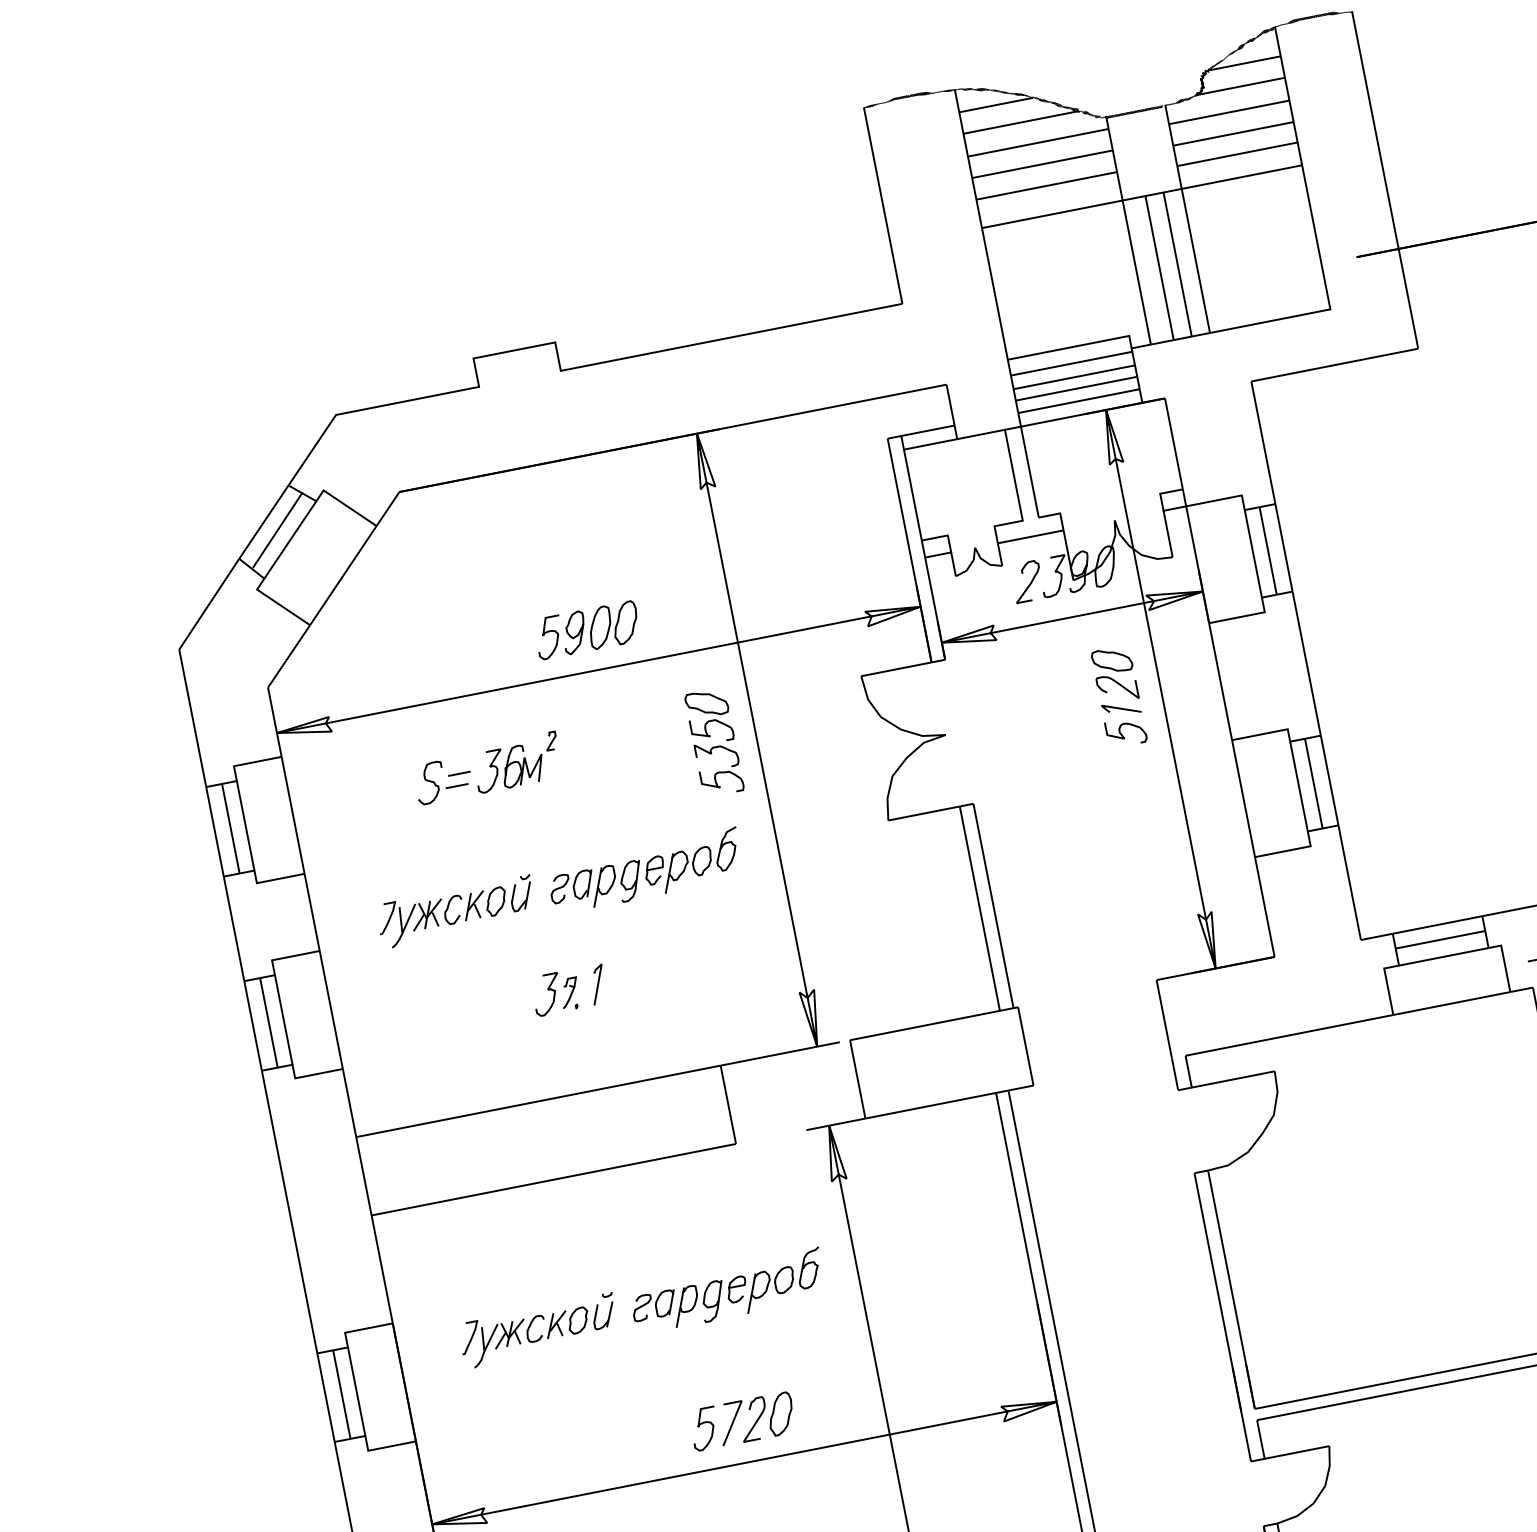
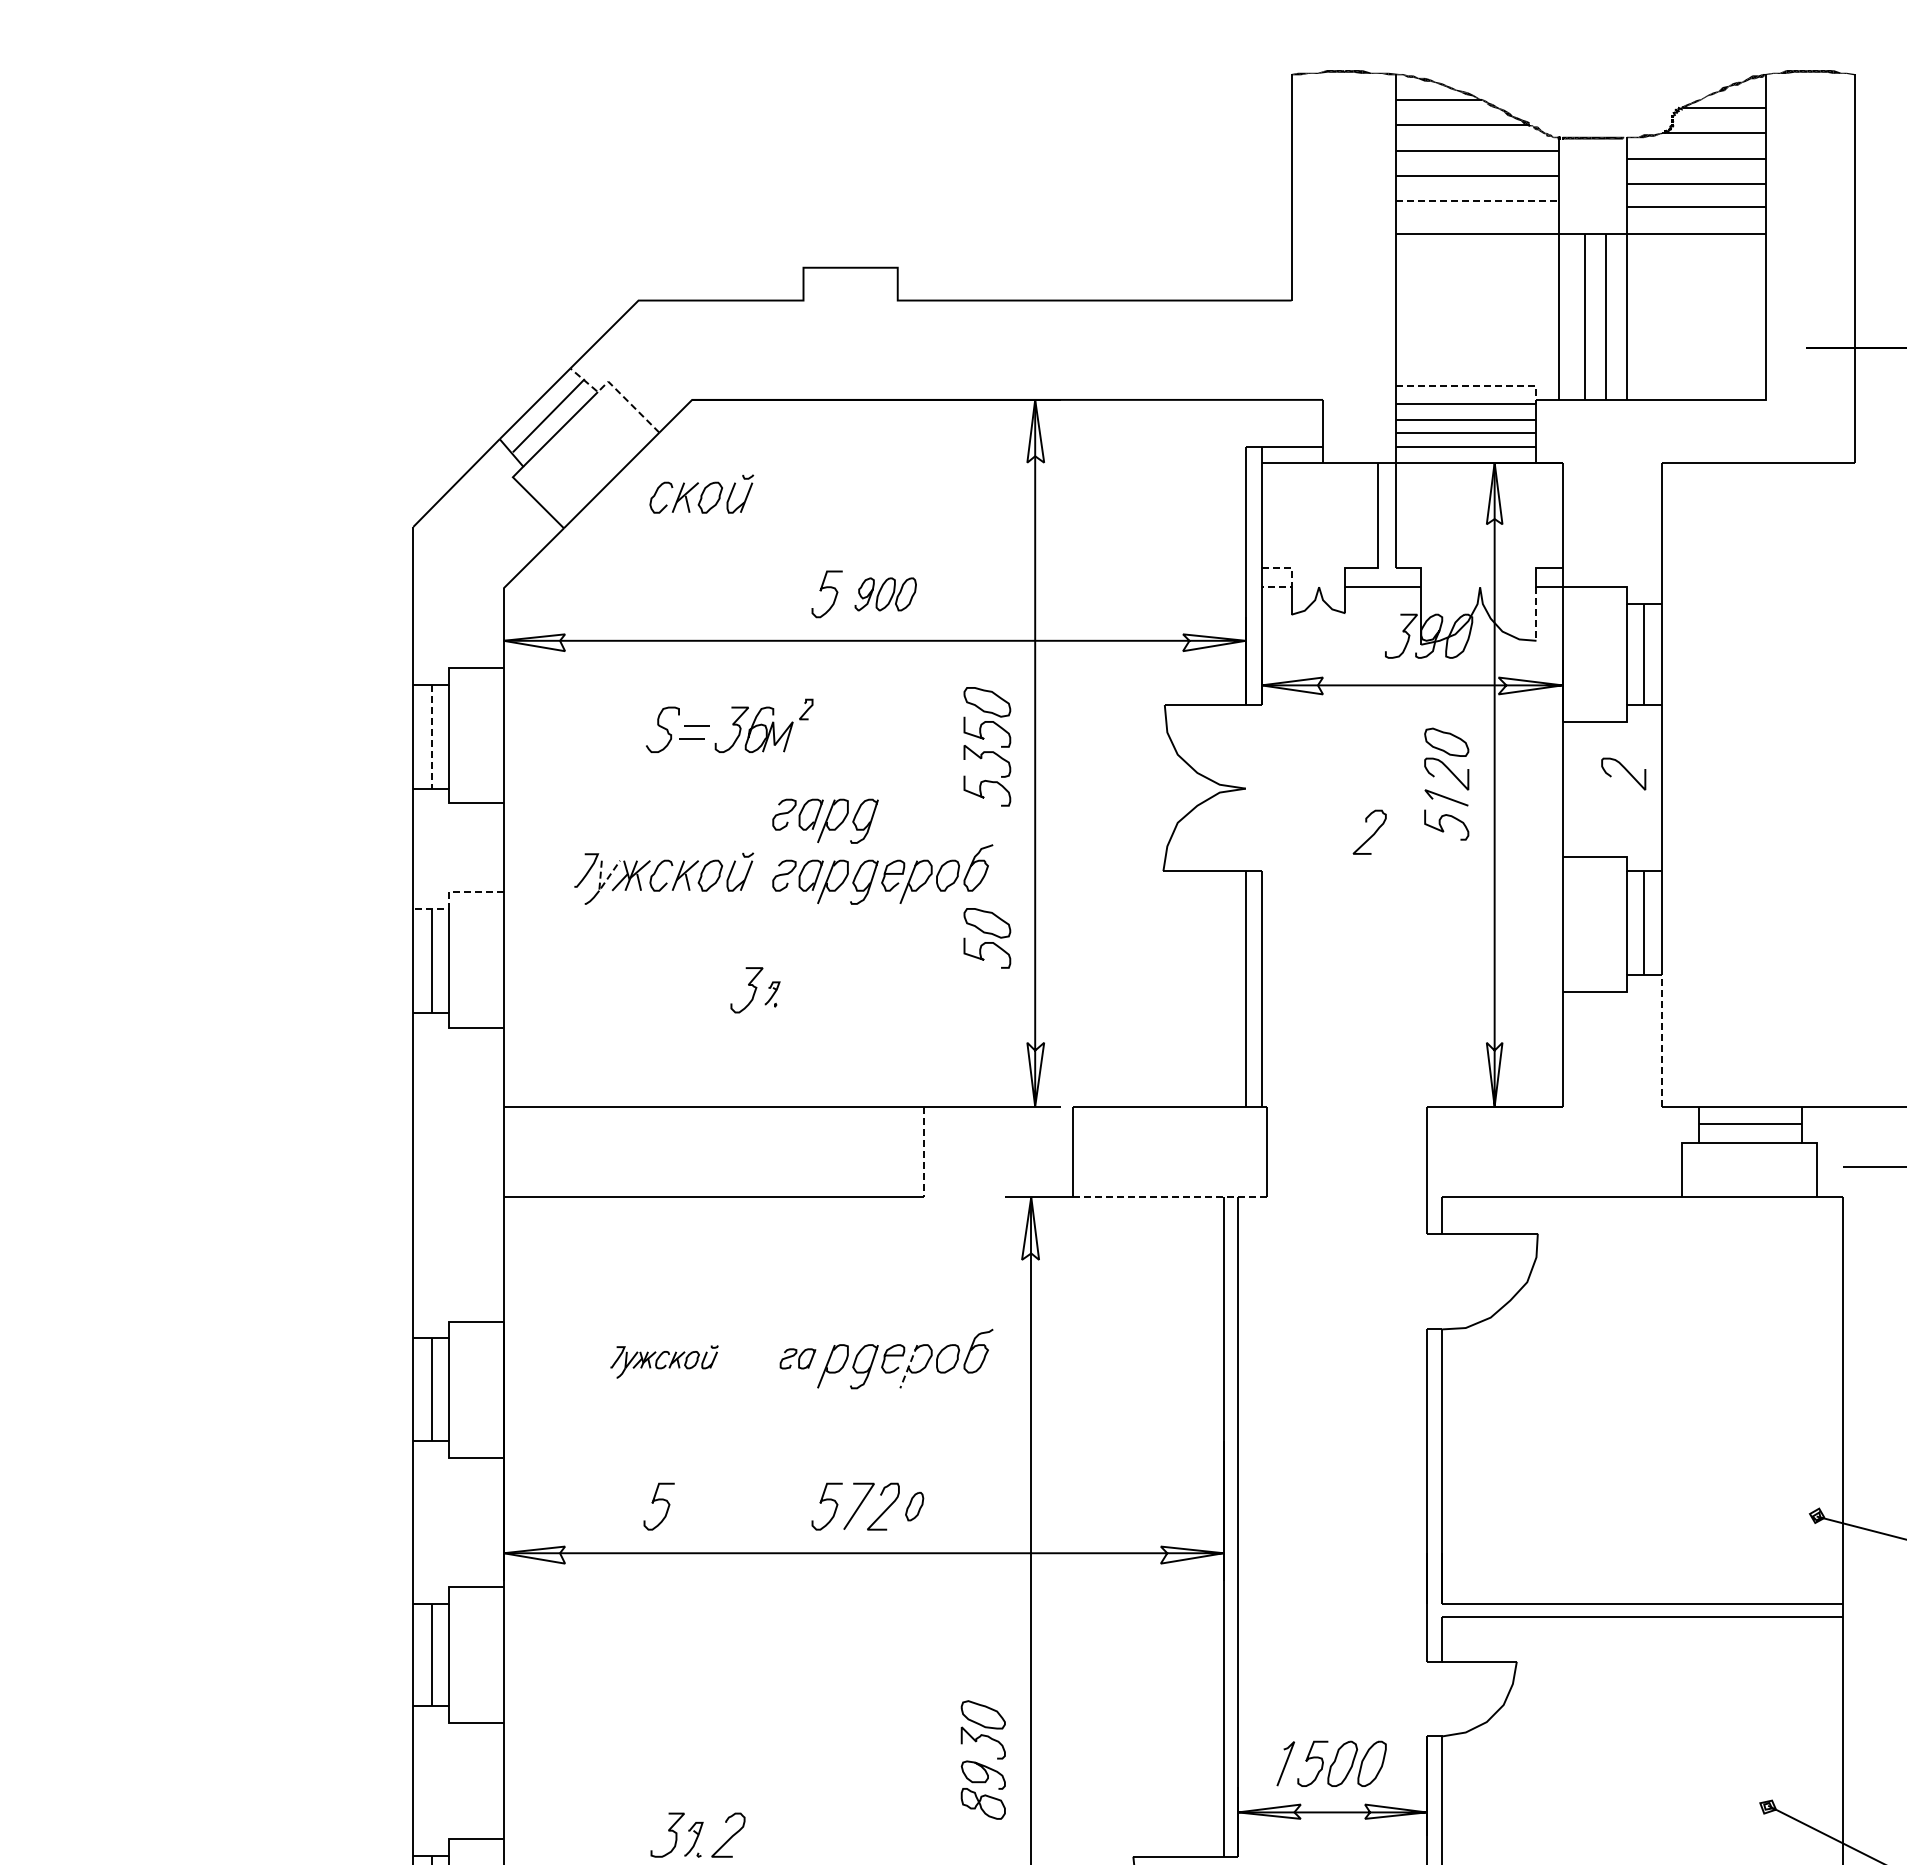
line: (1047, 186) -> (1478, 201), solid -> dashed
line: (1077, 346) -> (1476, 385), solid -> dashed
line: (329, 494) -> (614, 387), solid -> dashed
line: (1168, 534) -> (1536, 614), solid -> dashed
line: (949, 544) -> (1291, 577), solid -> dashed
part: (423, 571) -> (701, 493), added
curve: (1030, 583) -> (1372, 834), moved
part: (600, 627) -> (885, 594), size x0.7
curve: (1271, 654) -> (1625, 770), added
line: (230, 829) -> (431, 737), solid -> dashed
part: (586, 834) -> (825, 820), added
line: (1349, 882) -> (1662, 1040), solid -> dashed
part: (747, 908) -> (987, 938), added
line: (403, 931) -> (600, 888), solid -> dashed
line: (271, 960) -> (448, 892), solid -> dashed
line: (598, 984) -> (805, 989), removed
part: (570, 994) -> (772, 994), size x0.7
line: (949, 1102) -> (1169, 1197), solid -> dashed
line: (728, 1105) -> (923, 1152), solid -> dashed
line: (751, 1294) -> (908, 1367), solid -> dashed
part: (653, 1305) -> (797, 1358), size x0.7
part: (539, 1330) -> (664, 1361), size x0.6
part: (780, 1413) -> (914, 1506), size x0.6
curve: (555, 1453) -> (655, 1501), added

